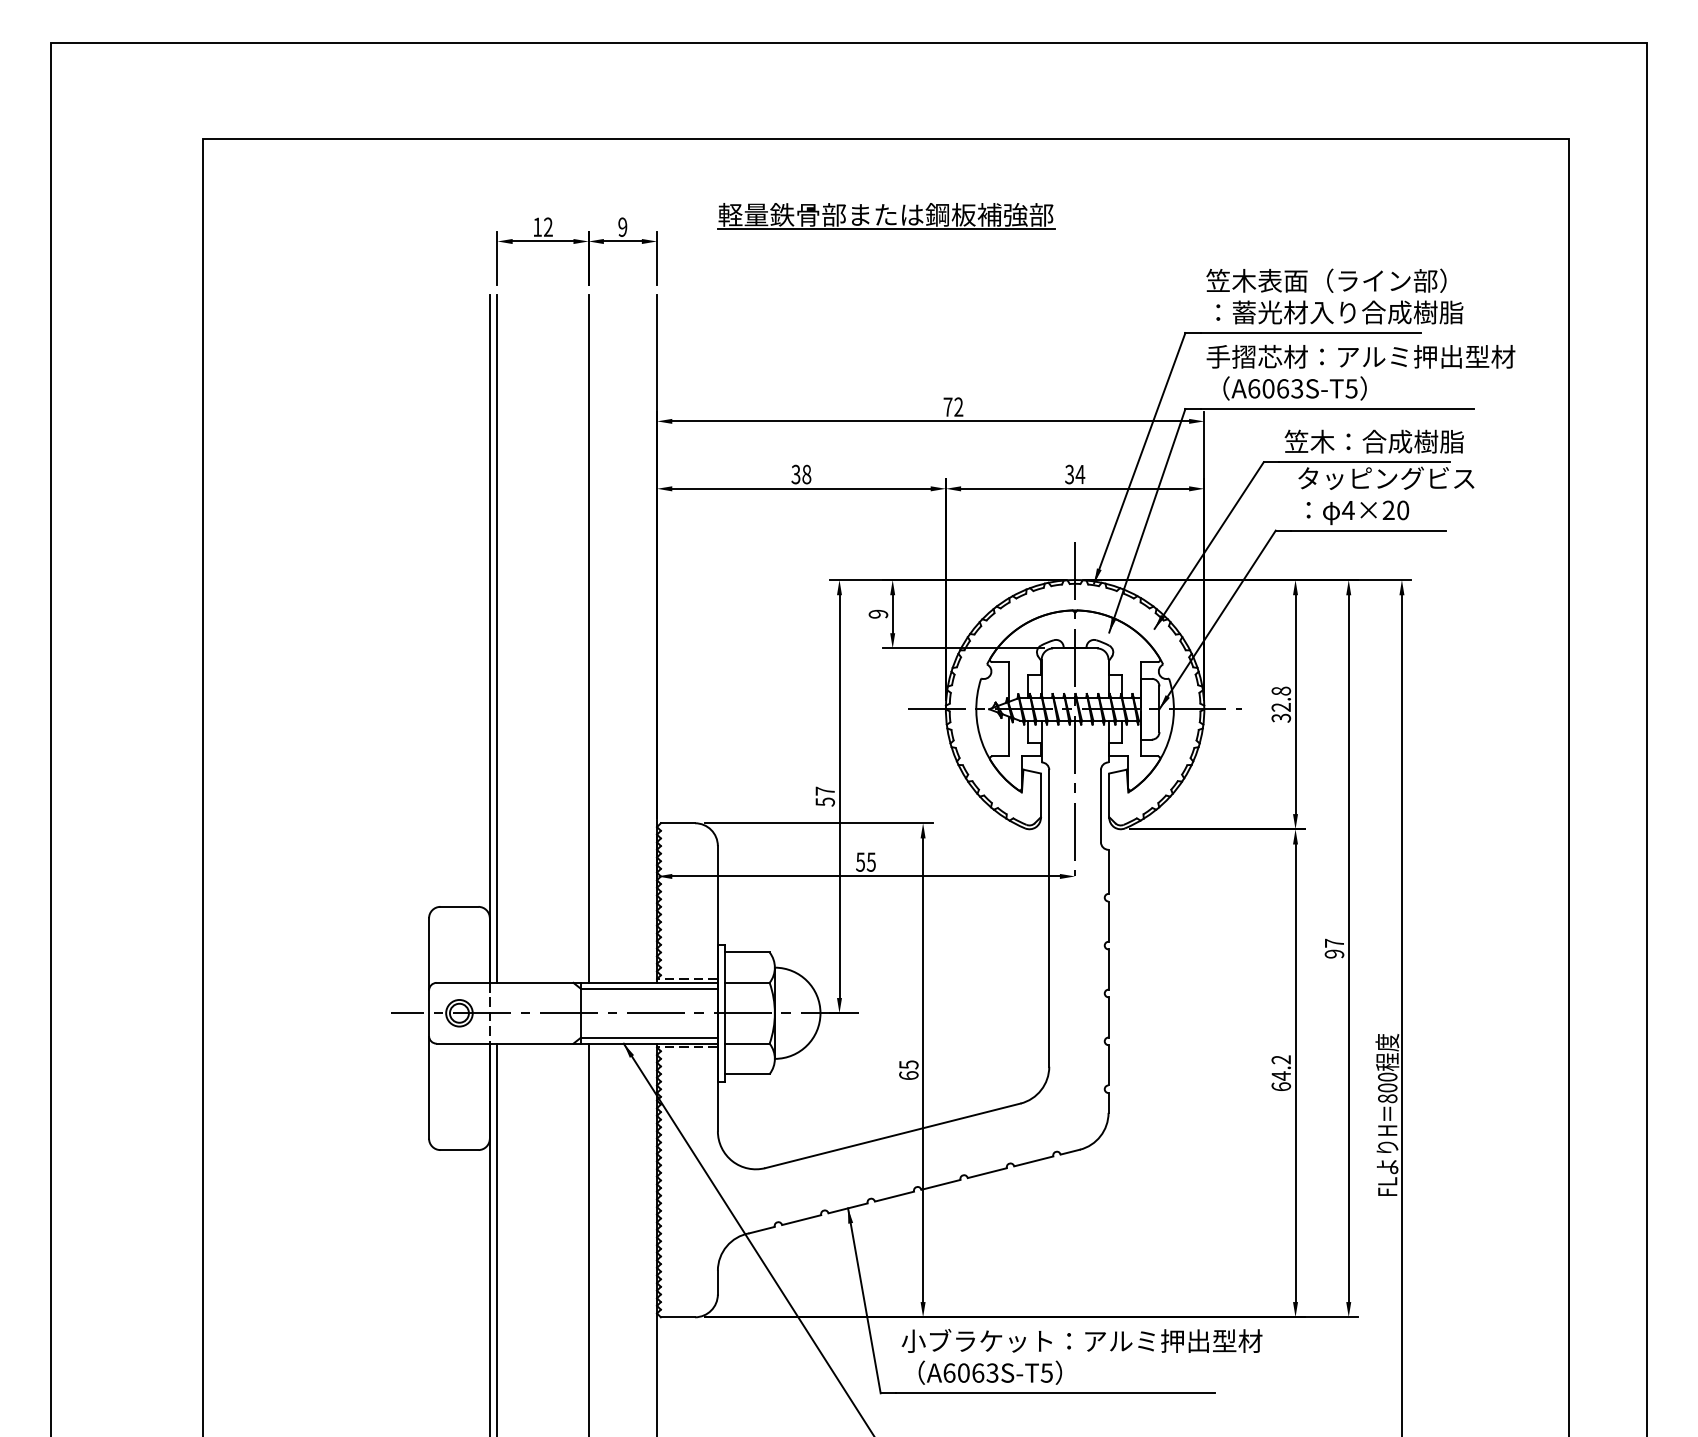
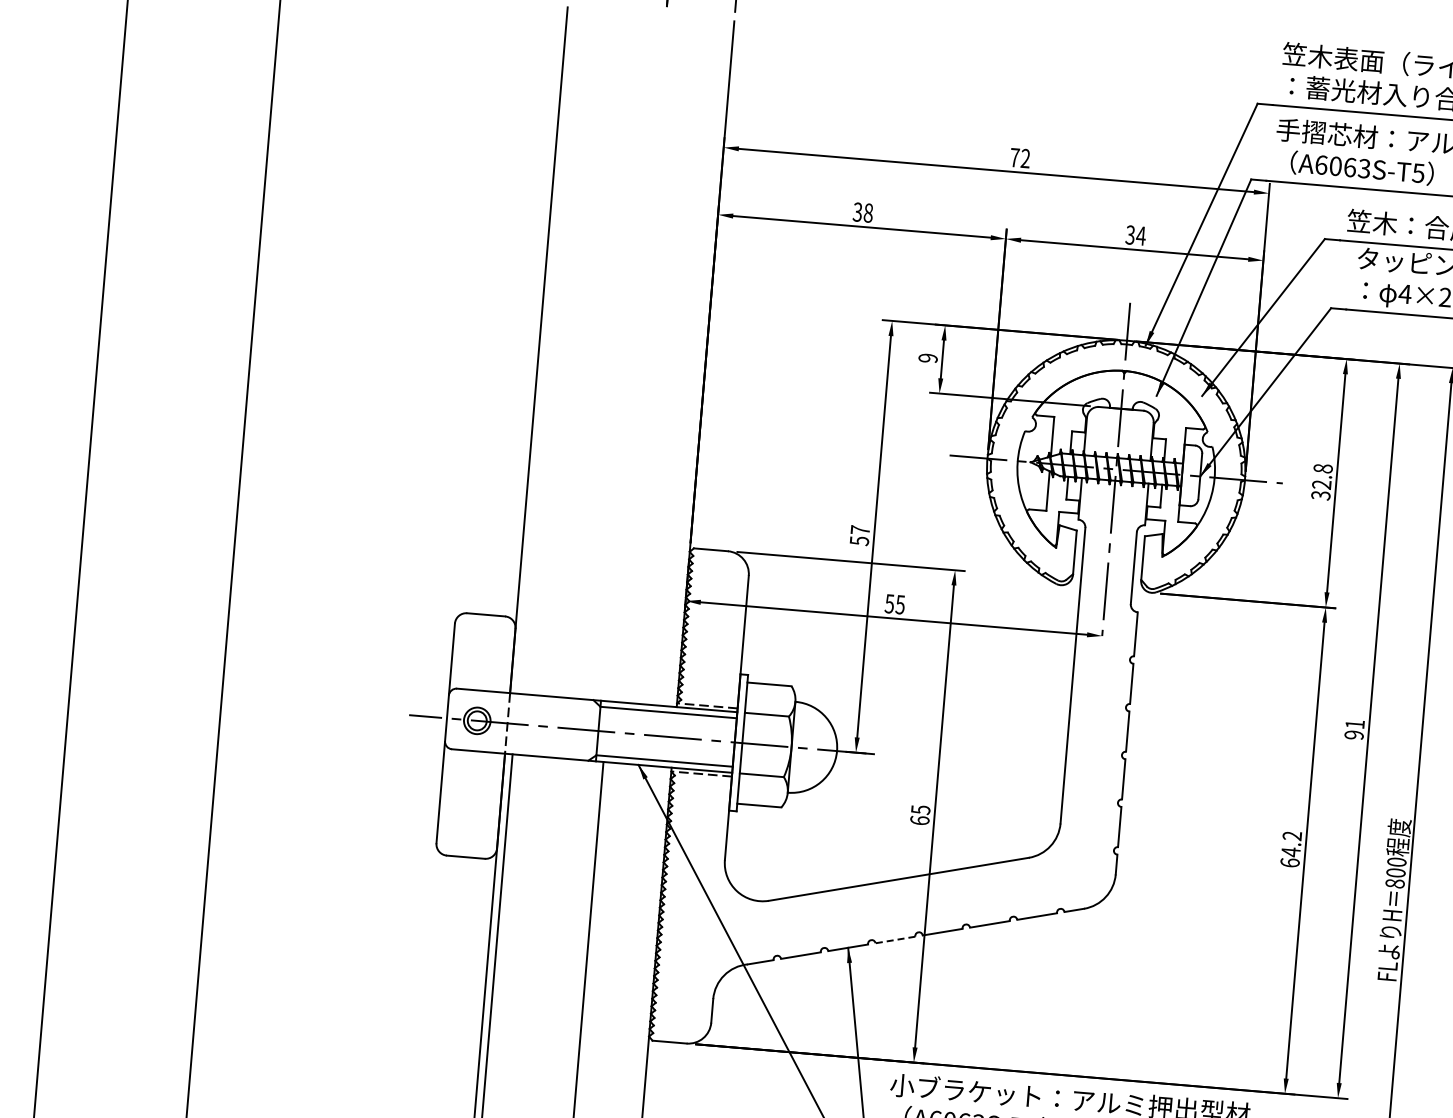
line: (497, 638) -> (546, 350), removed
line: (588, 638) -> (637, 358), removed
text: (1334, 942) -> (1355, 723), 97 -> 91
line: (894, 1196) -> (895, 939), solid -> dashed

